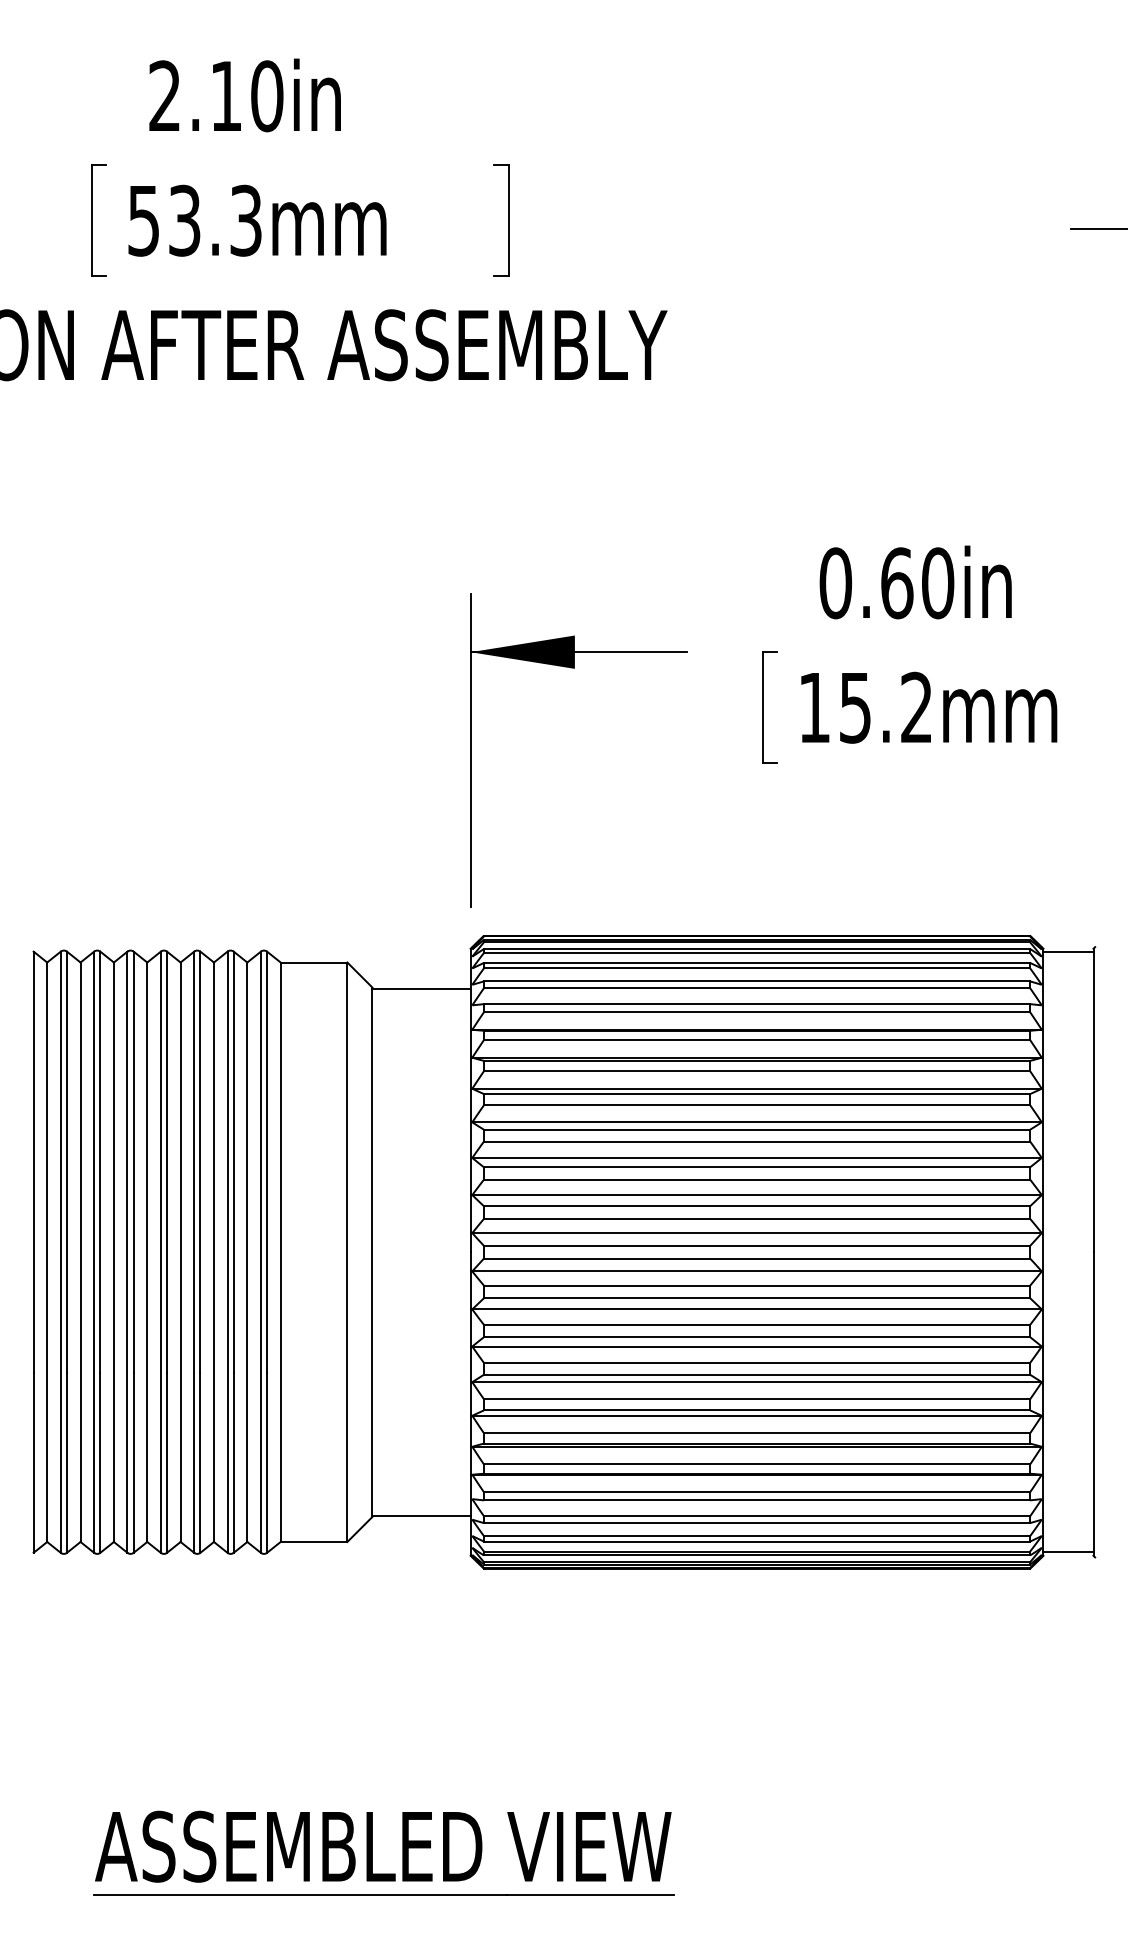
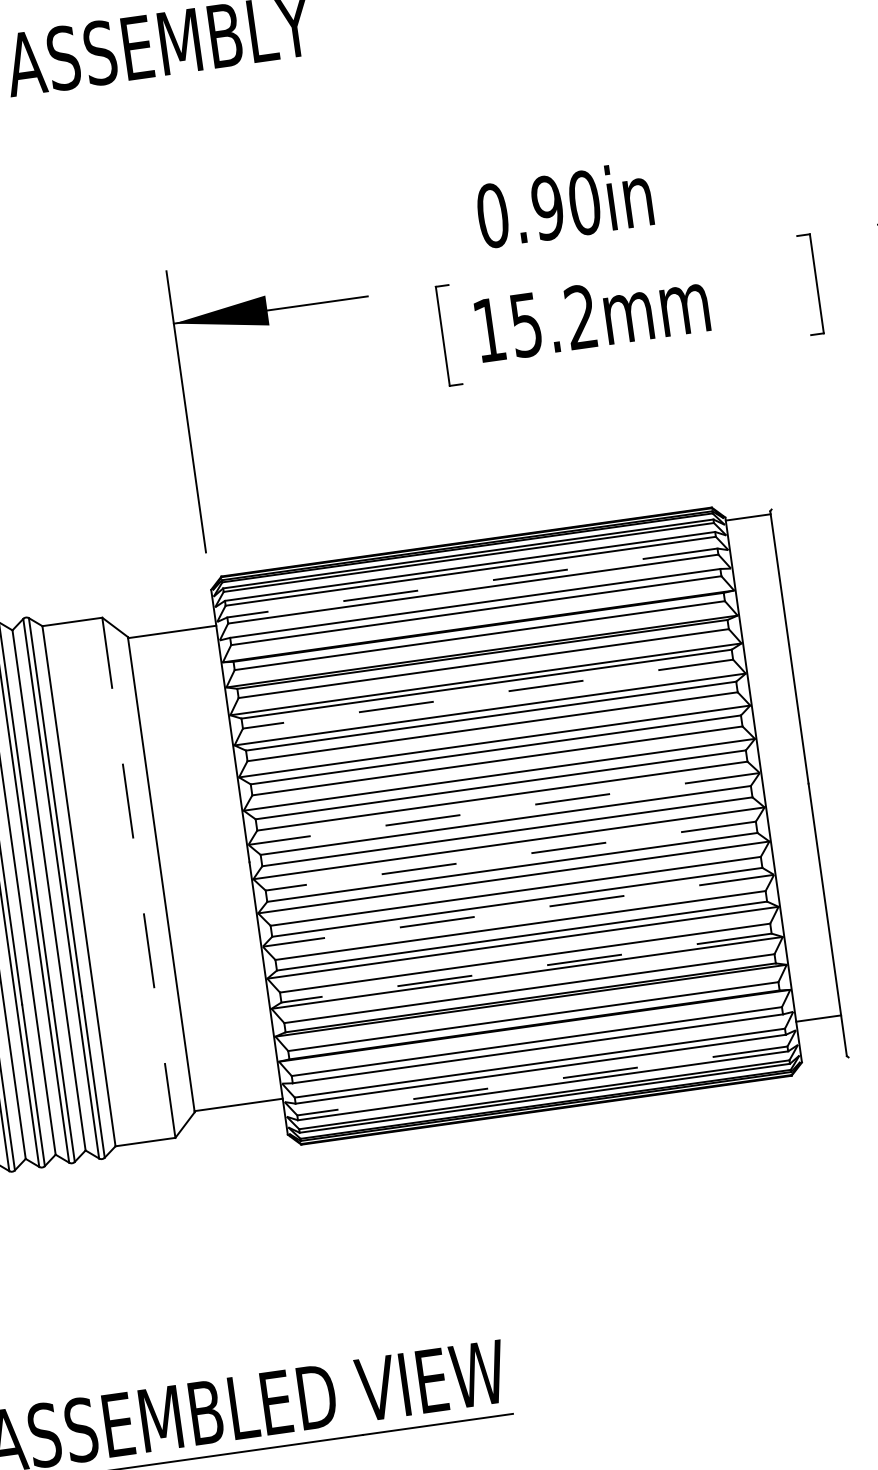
text: (896, 583) -> (547, 208), 0.60in -> 0.90in
line: (756, 981) -> (471, 583), solid -> dashed
line: (756, 1105) -> (487, 694), solid -> dashed
line: (757, 1233) -> (504, 809), solid -> dashed
line: (347, 1252) -> (139, 878), solid -> dashed
line: (756, 1285) -> (510, 856), solid -> dashed
line: (757, 1346) -> (518, 910), solid -> dashed
line: (756, 1410) -> (526, 968), solid -> dashed
line: (756, 1536) -> (541, 1081), solid -> dashed
line: (1068, 1552) -> (818, 1018), moved

